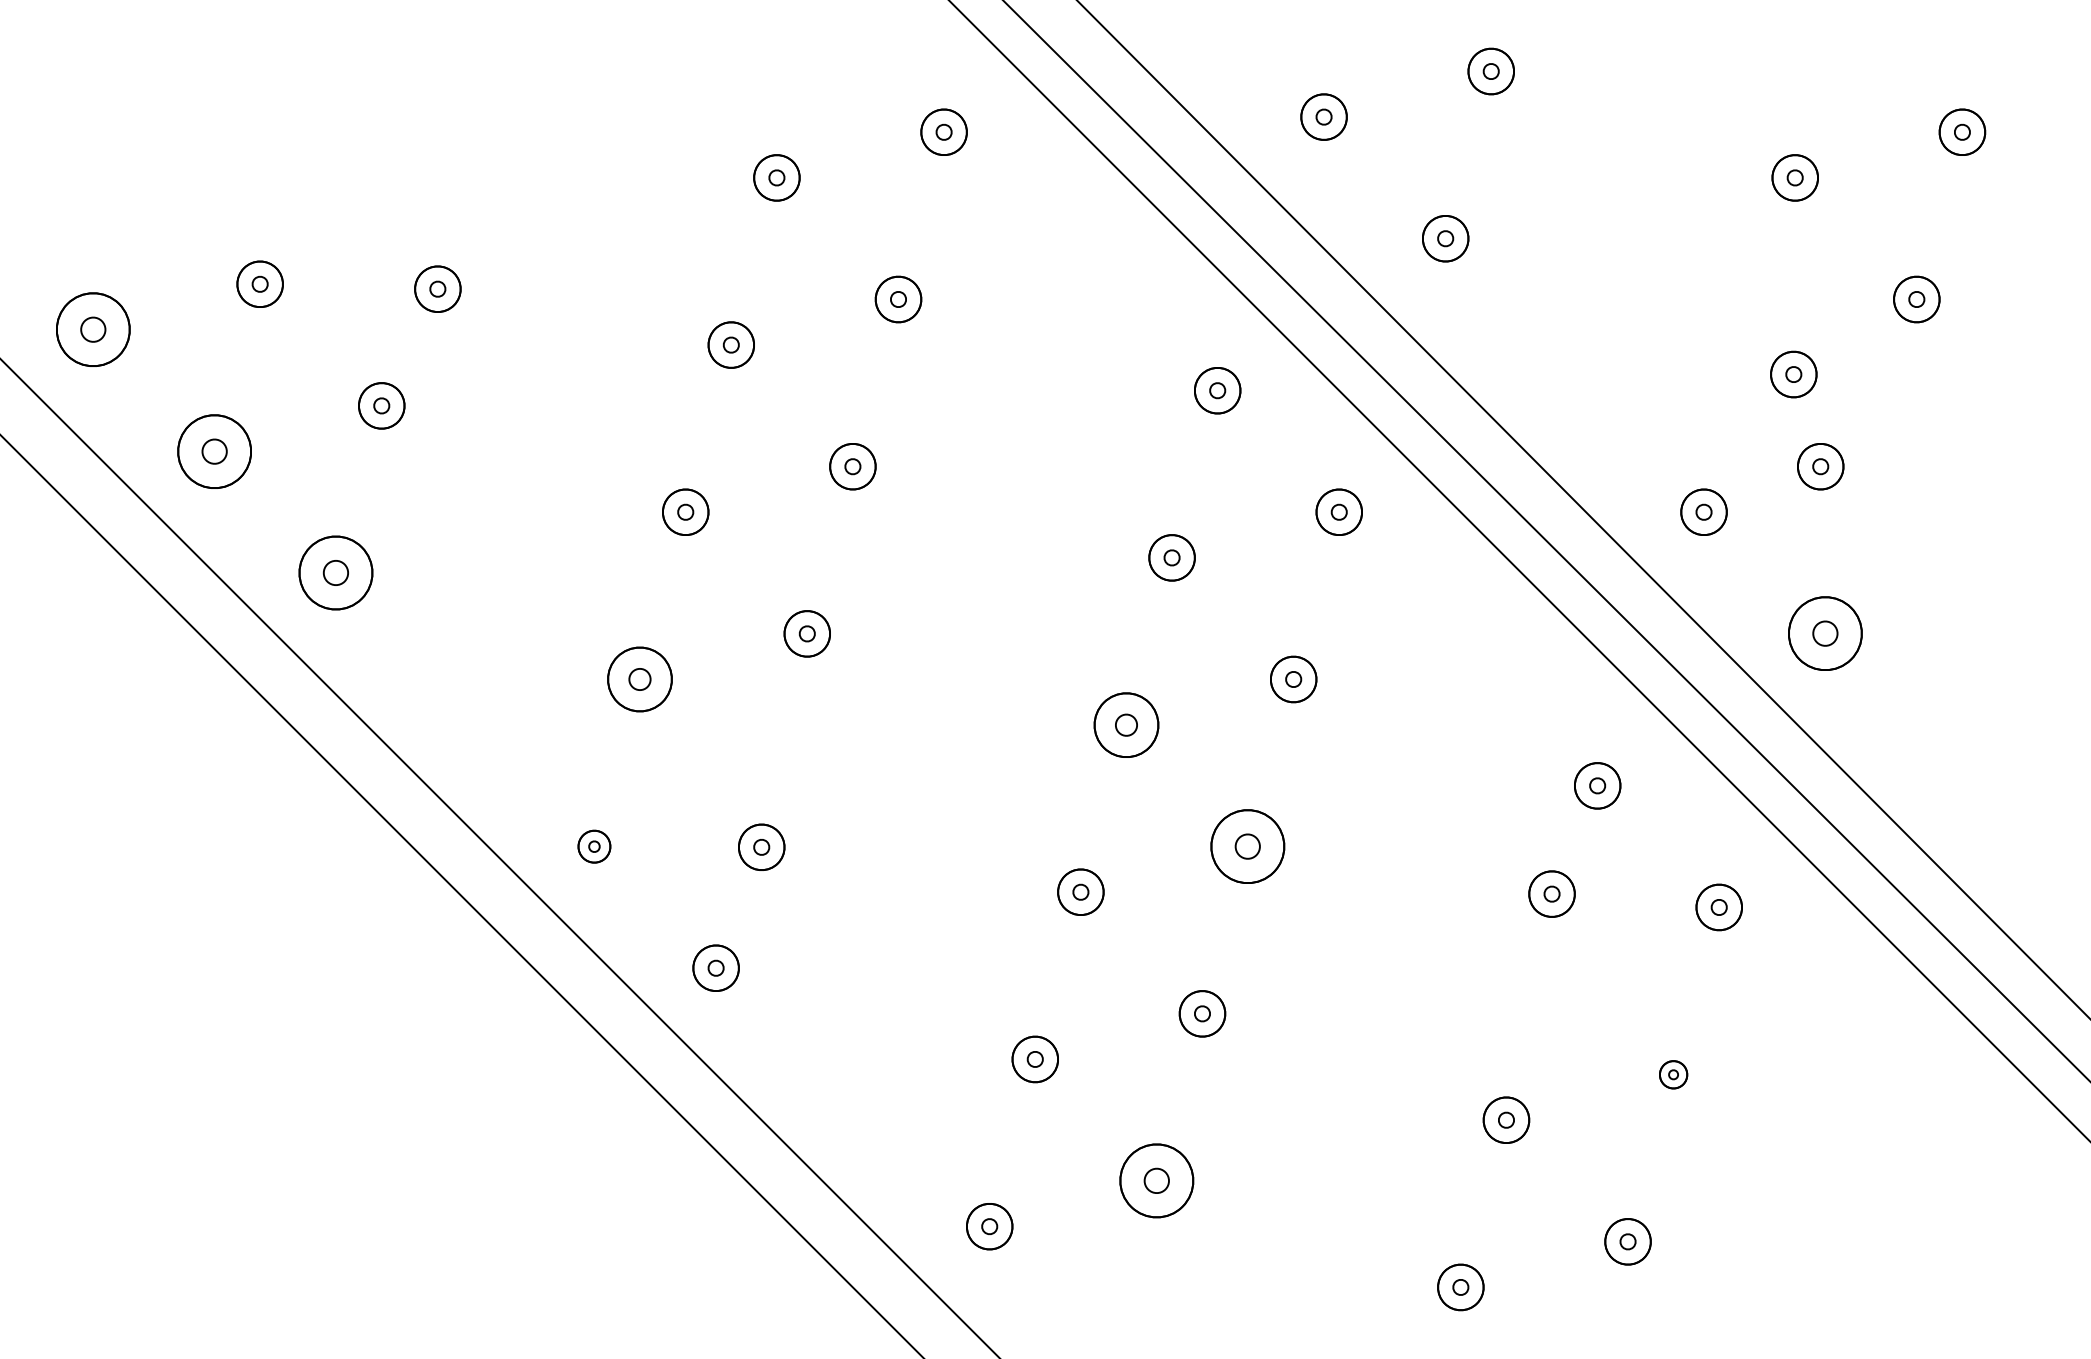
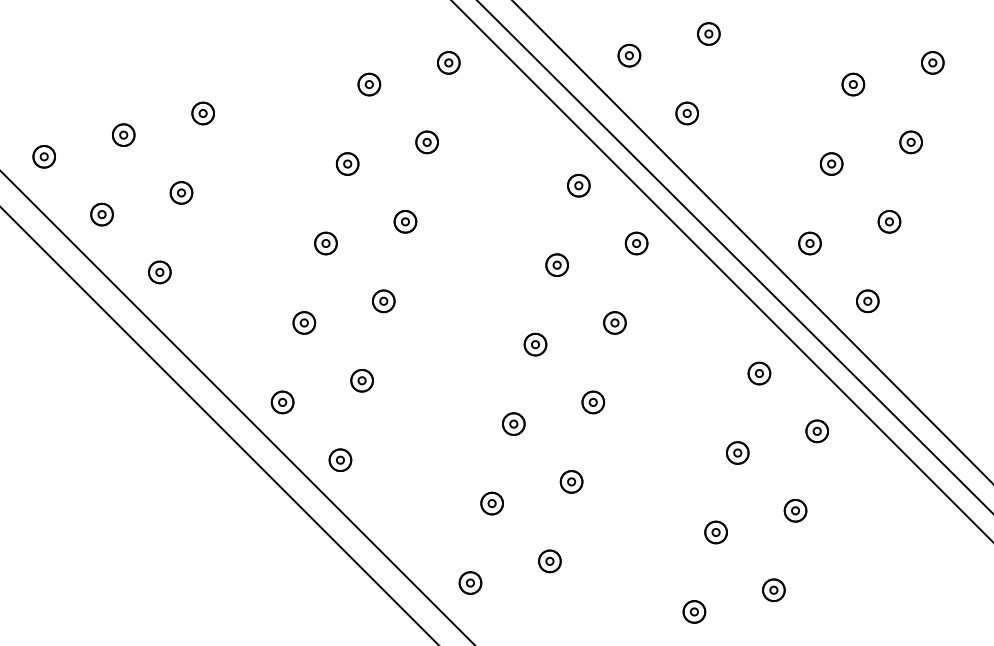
part: (436, 289) -> (202, 113), moved
part: (91, 329) -> (43, 156), size x0.62
part: (1793, 373) -> (831, 163), moved
part: (213, 451) -> (101, 214), size x0.62
part: (1820, 465) -> (889, 221), moved
part: (335, 573) -> (159, 272), size x0.62
part: (1824, 634) -> (867, 301), size x0.62
part: (640, 678) -> (304, 322), size x0.71
part: (1126, 724) -> (535, 344), size x0.71
part: (594, 846) -> (282, 402), size x1.43
part: (760, 846) -> (361, 380), moved
part: (1248, 846) -> (593, 402), size x0.62
part: (1551, 893) -> (737, 452), moved
part: (1673, 1073) -> (795, 510), size x1.67
part: (1155, 1181) -> (549, 561), size x0.62

